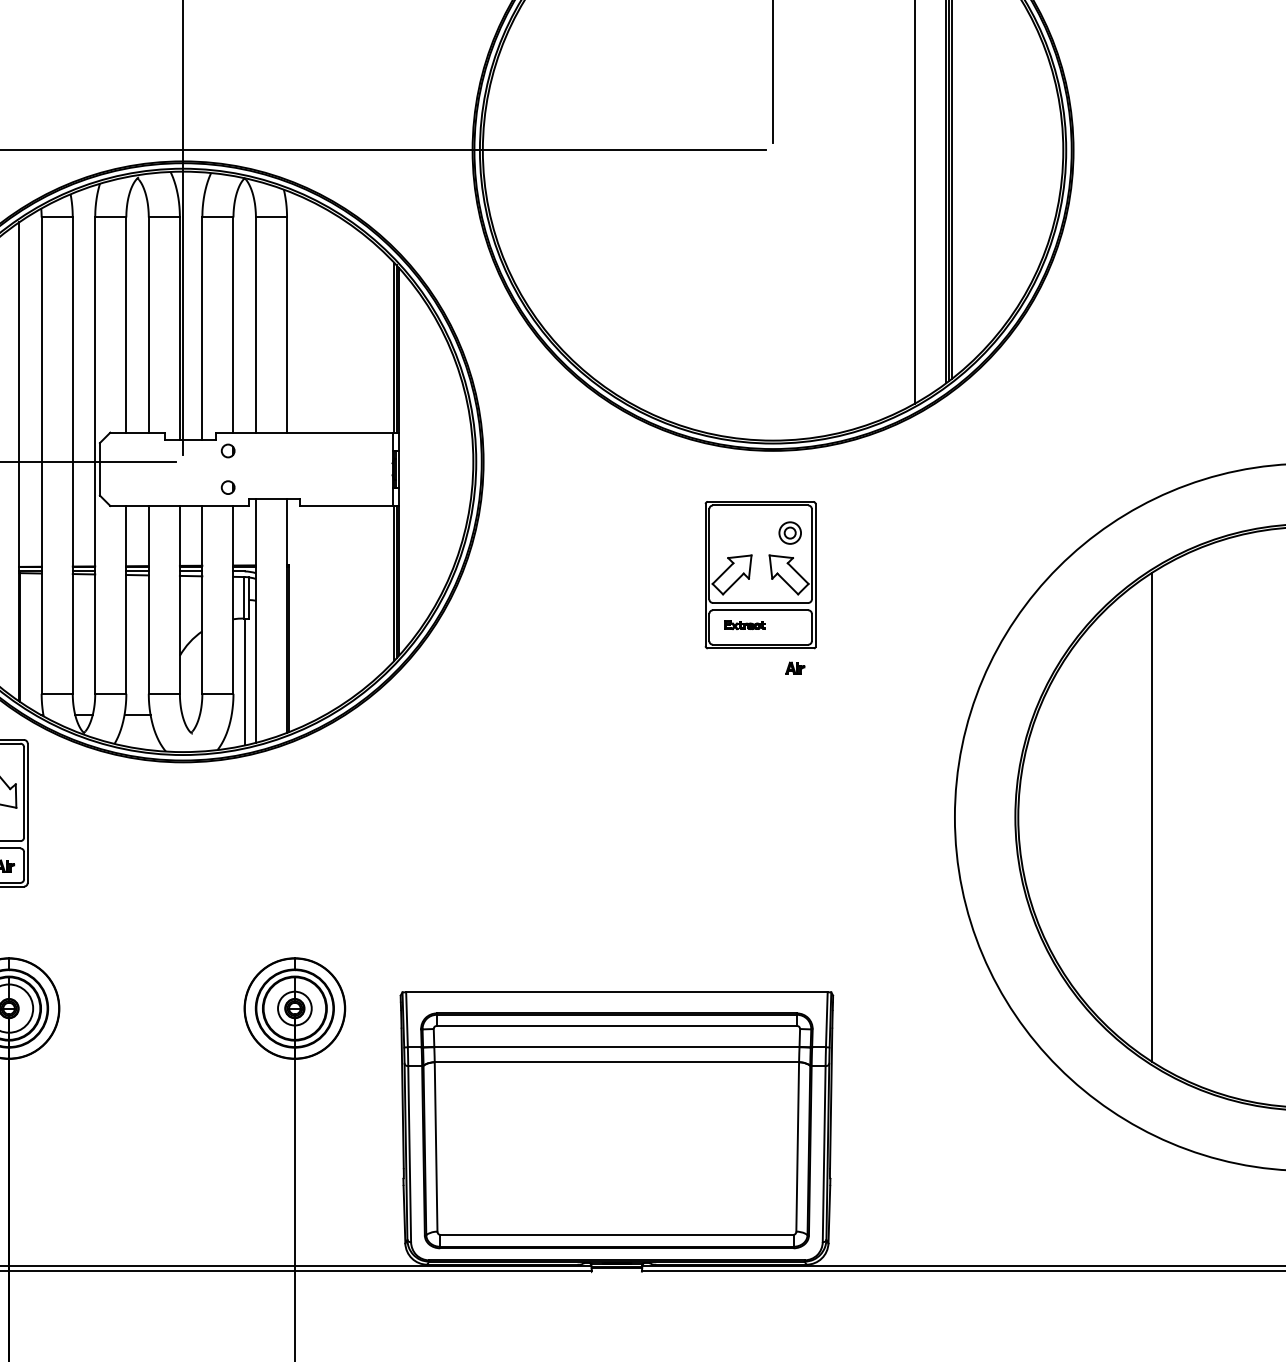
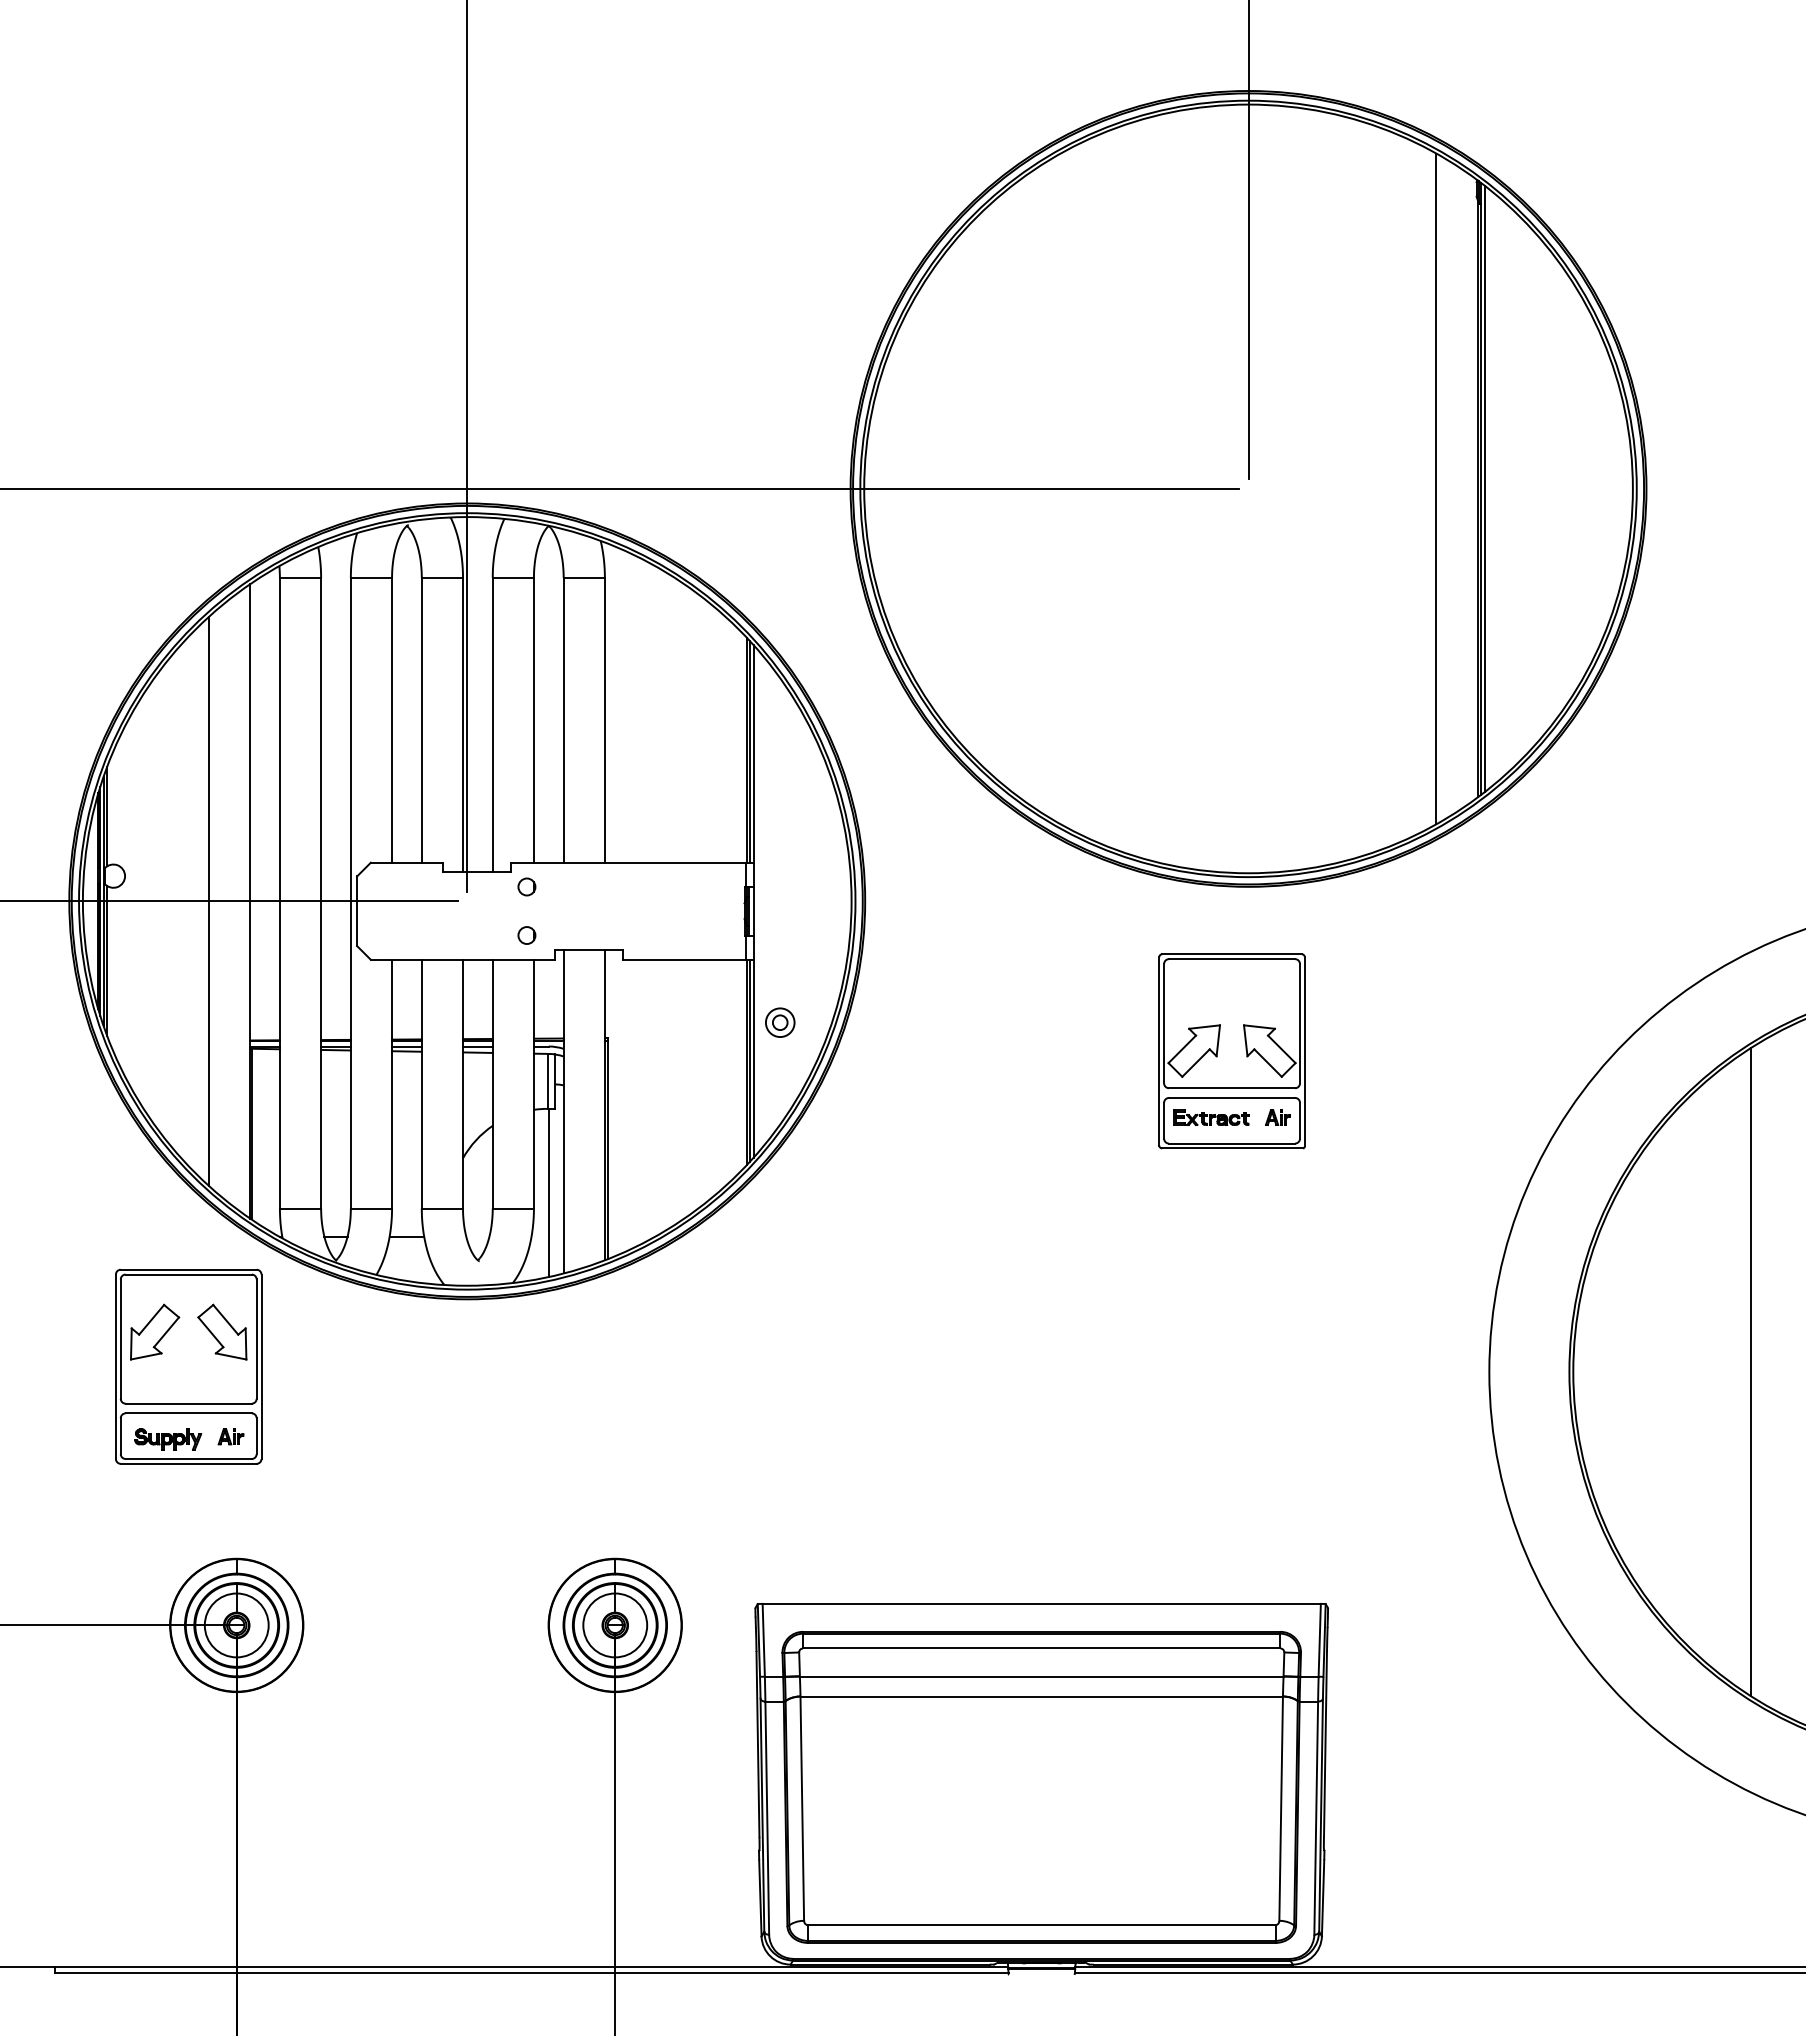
part: (790, 532) -> (780, 1022), moved
part: (745, 625) -> (1211, 1117), size x1.43
part: (794, 668) -> (1277, 1117), moved
circle: (295, 1008) -> (615, 1625), size x1.43

